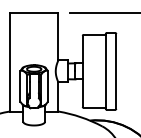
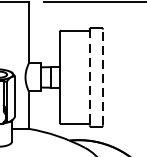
line: (116, 70) -> (103, 76), solid -> dashed
line: (105, 71) -> (89, 77), solid -> dashed

